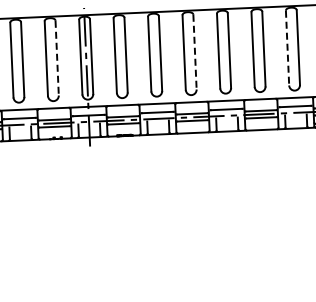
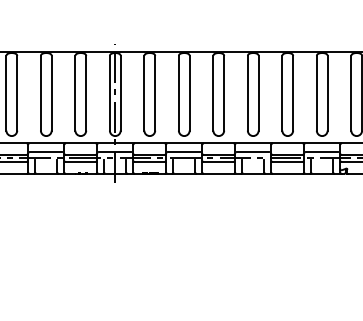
line: (287, 48) -> (316, 93), dashed -> solid
line: (195, 52) -> (224, 93), dashed -> solid
line: (57, 58) -> (86, 93), dashed -> solid

